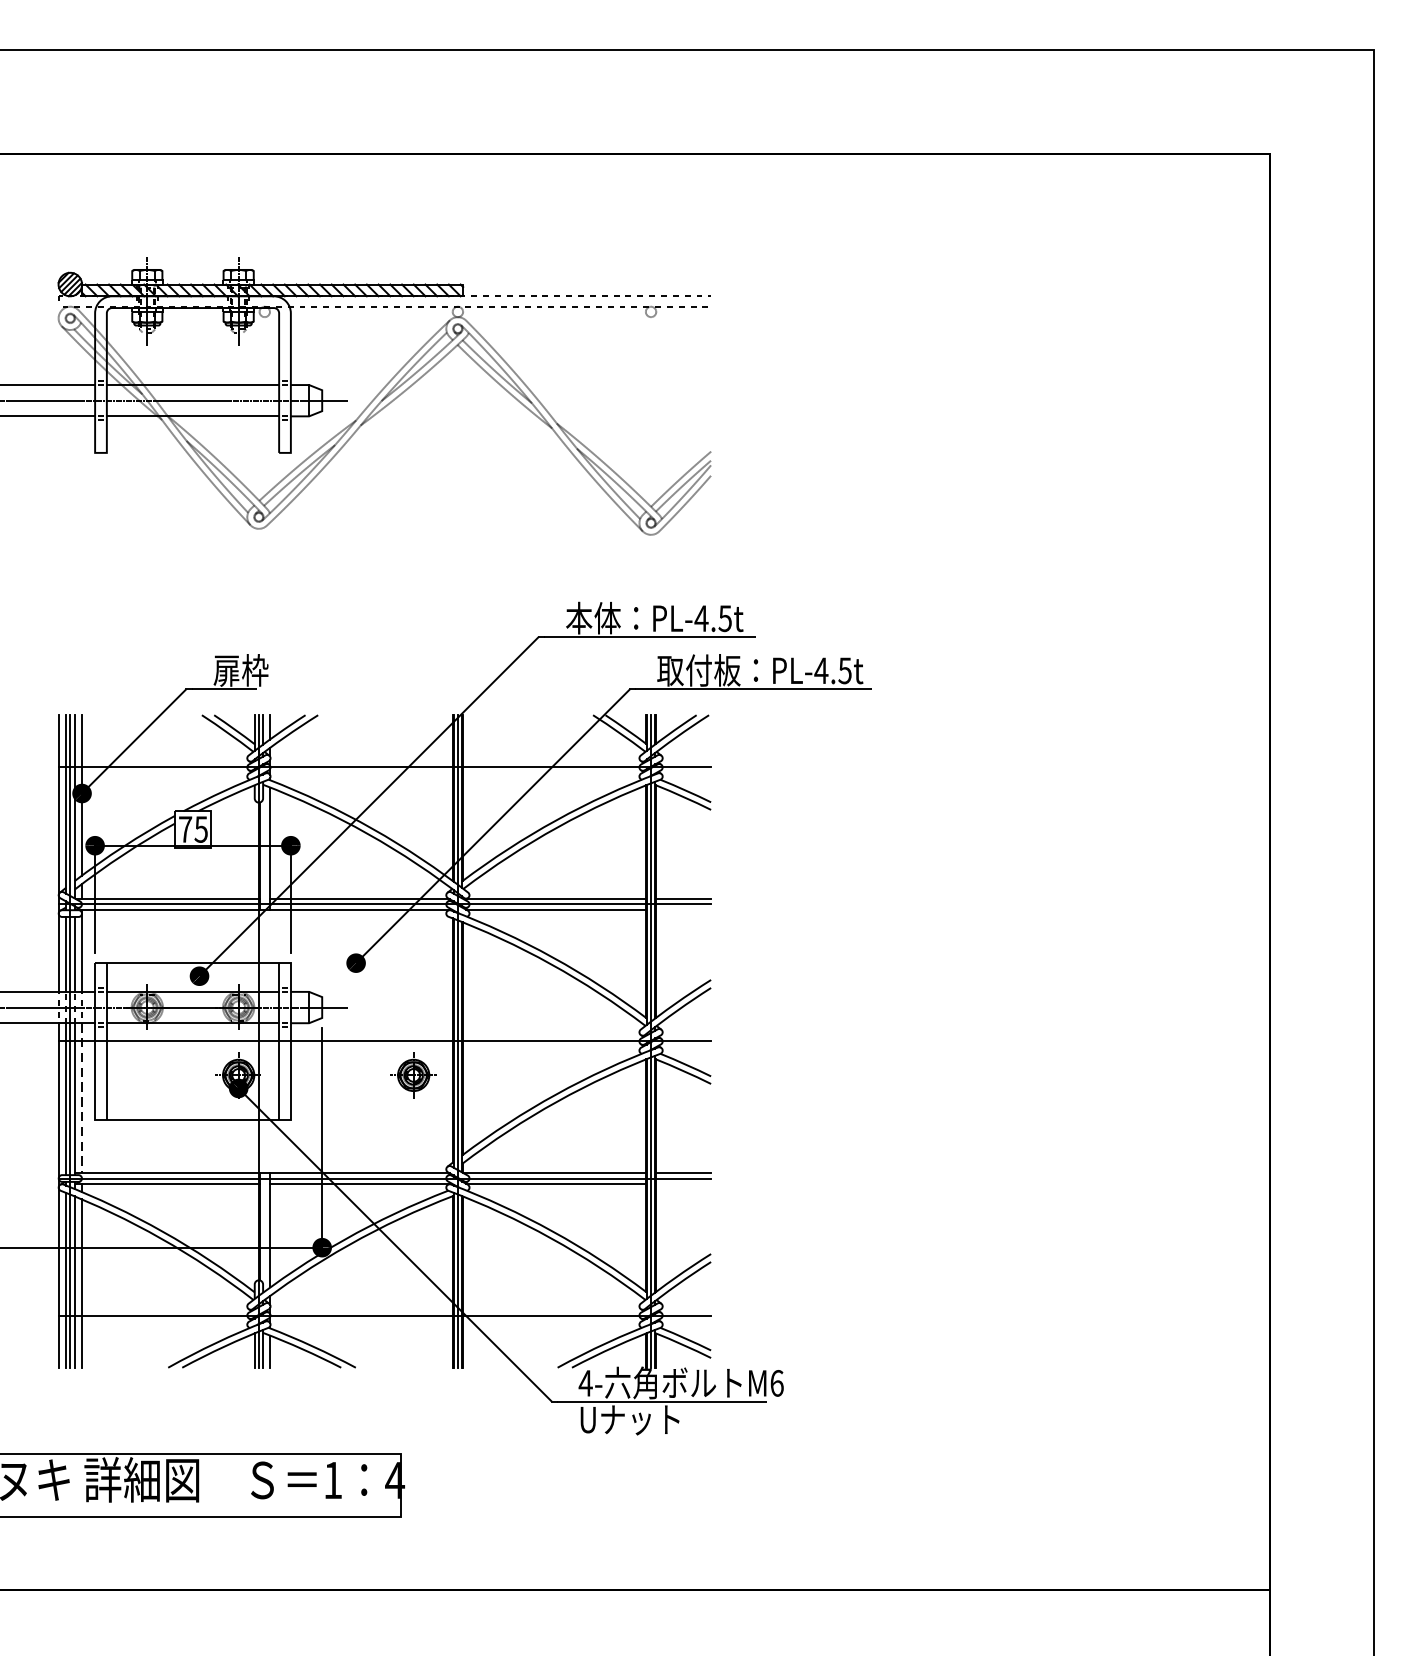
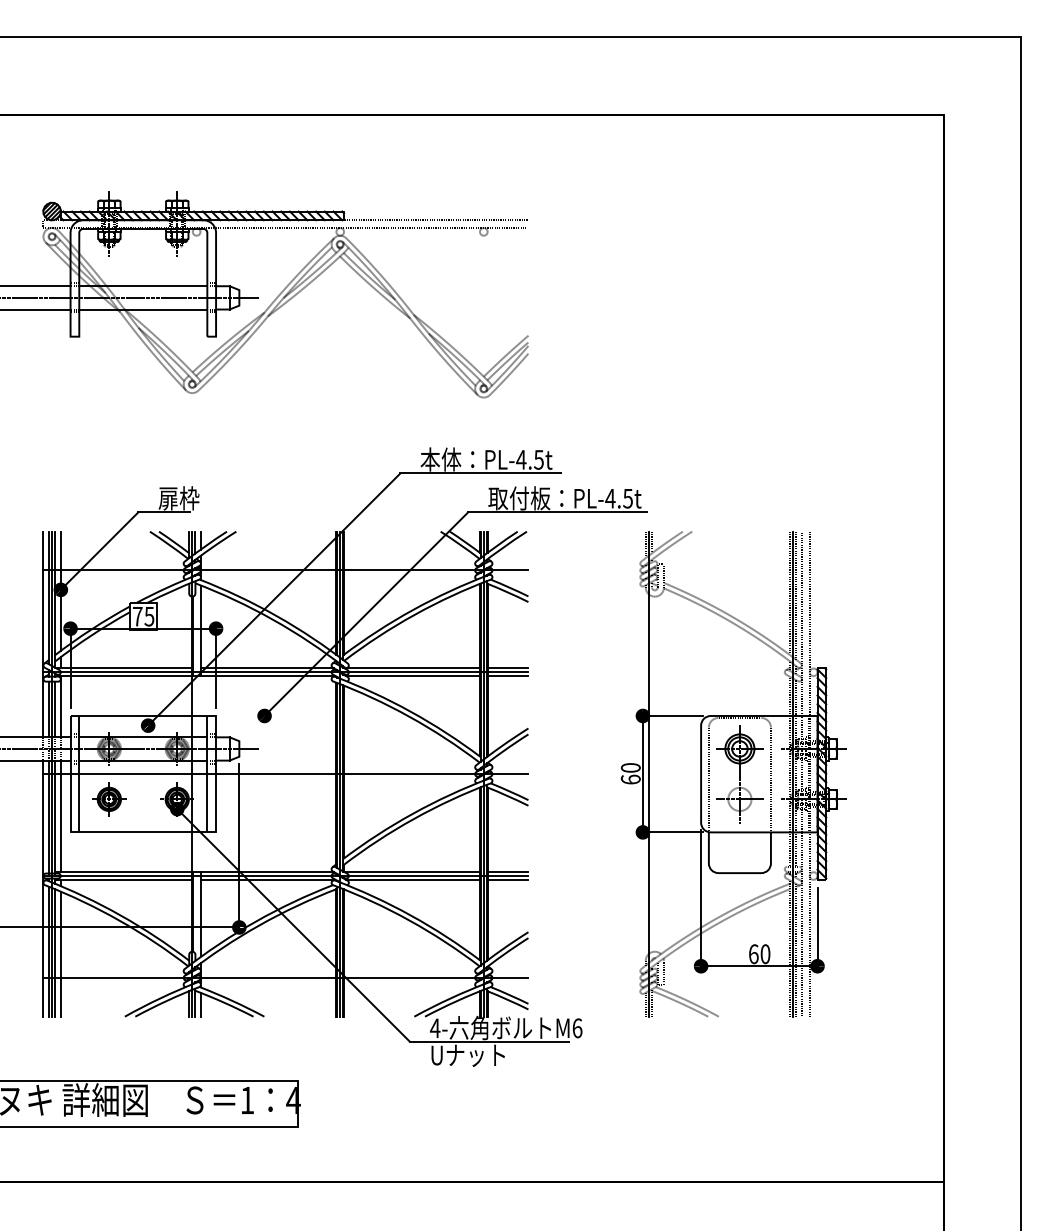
line: (682, 910) -> (507, 676), added
part: (986, 1041) -> (733, 774), added
part: (413, 1075) -> (109, 799), moved
line: (81, 1098) -> (60, 816), dashed -> solid
line: (682, 1183) -> (507, 879), added

